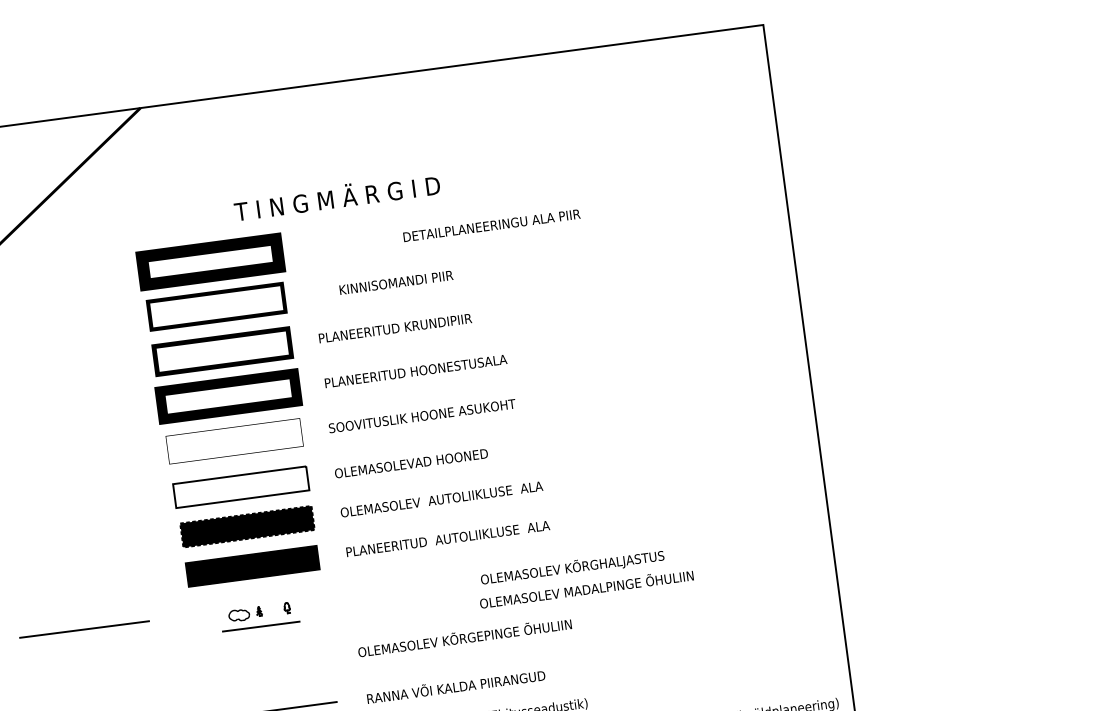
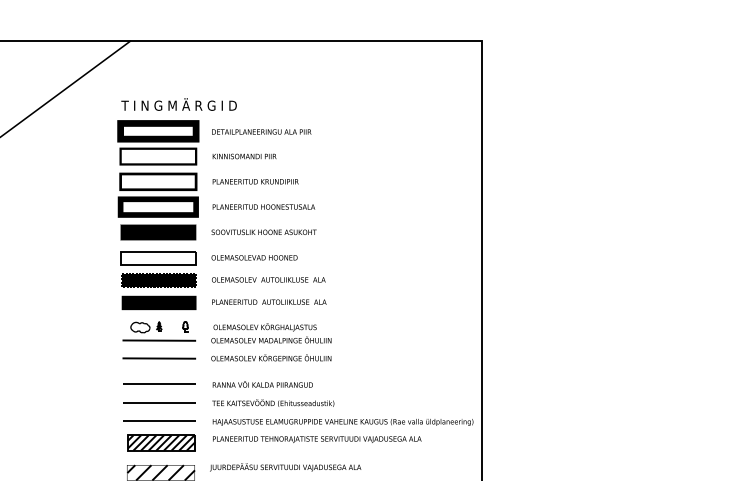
text: (335, 196) -> (178, 104), moved
text: (491, 224) -> (261, 131), moved
text: (396, 282) -> (244, 156), moved
fill: (234, 441) -> (158, 232), added
text: (585, 577) -> (271, 333), moved
part: (260, 616) -> (159, 331), size x1.67
line: (84, 629) -> (159, 358), moved

